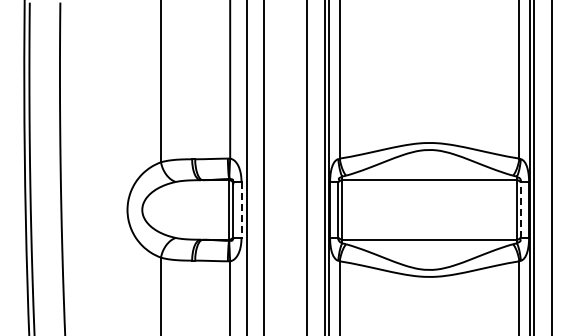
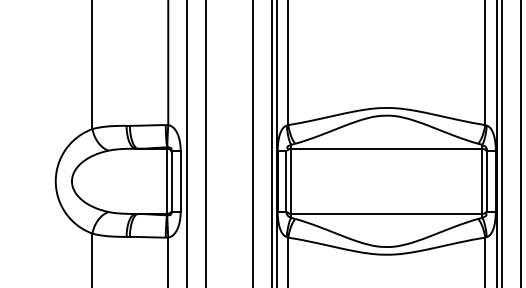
line: (241, 209) -> (180, 180), dashed -> solid
line: (521, 209) -> (487, 180), dashed -> solid

